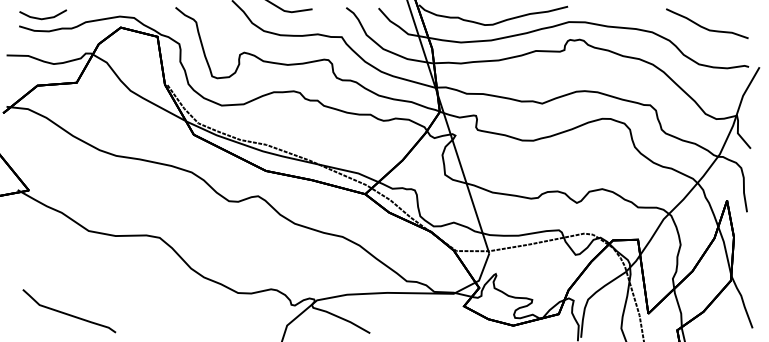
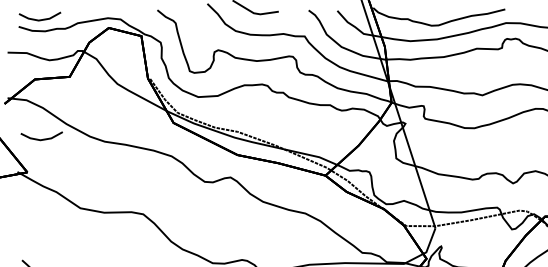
line: (46, 152) -> (42, 138), added

